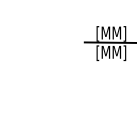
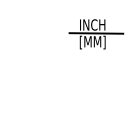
text: (111, 33) -> (92, 25), [MM] -> INCH

